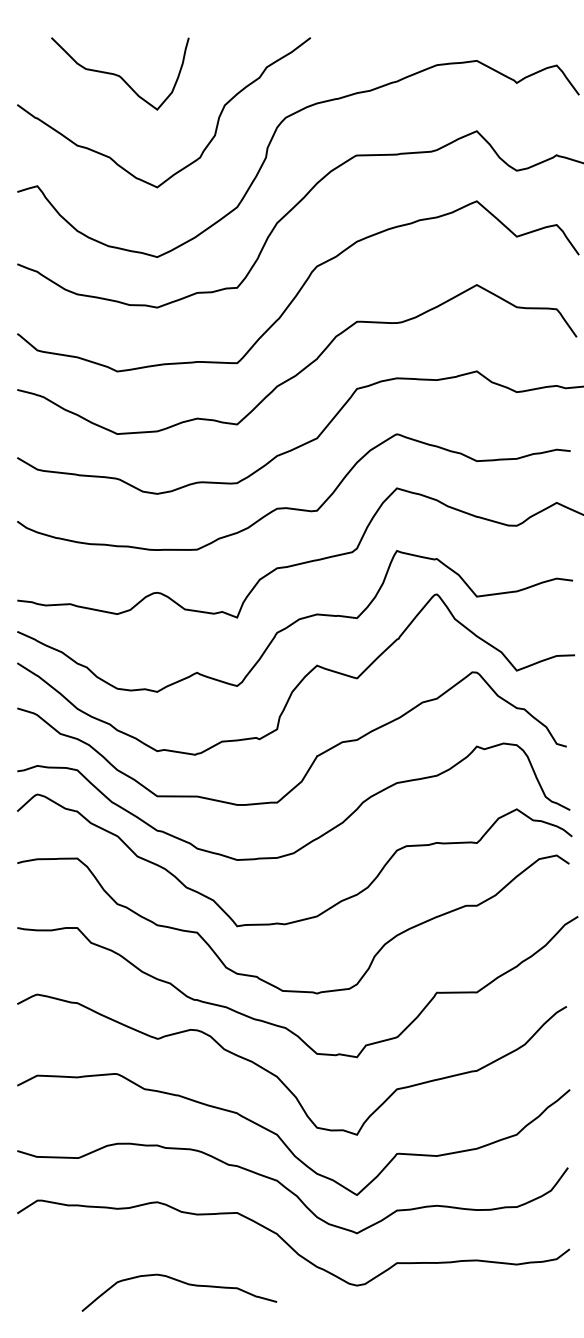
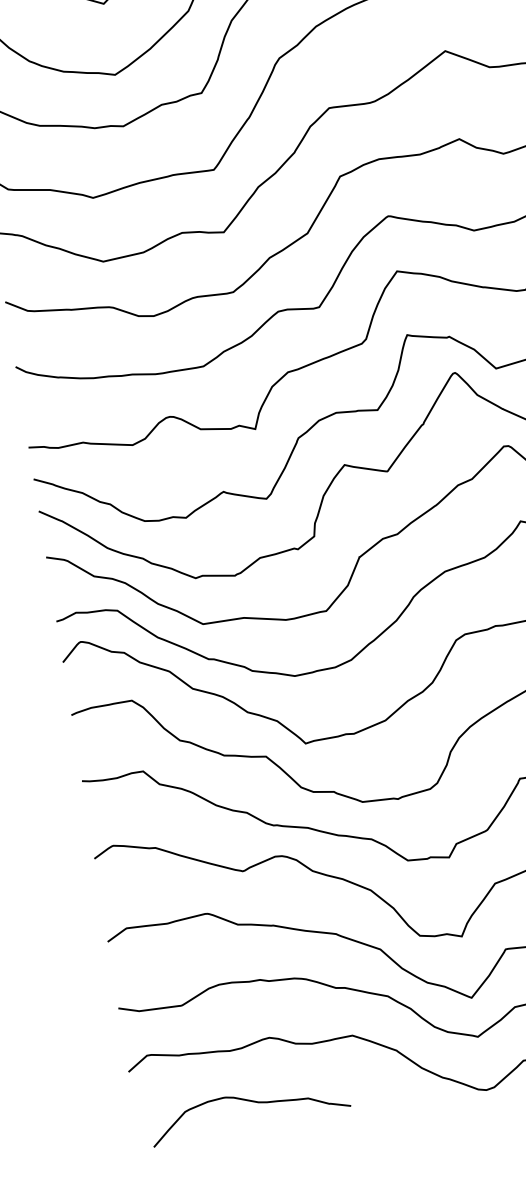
curve: (183, 1283) -> (252, 1102), moved

